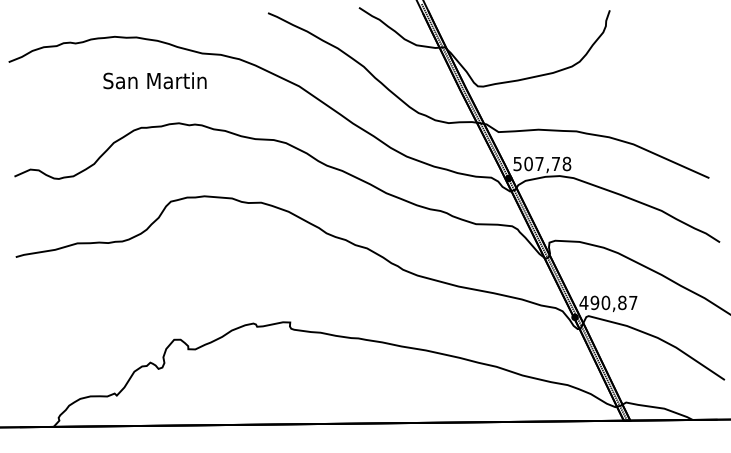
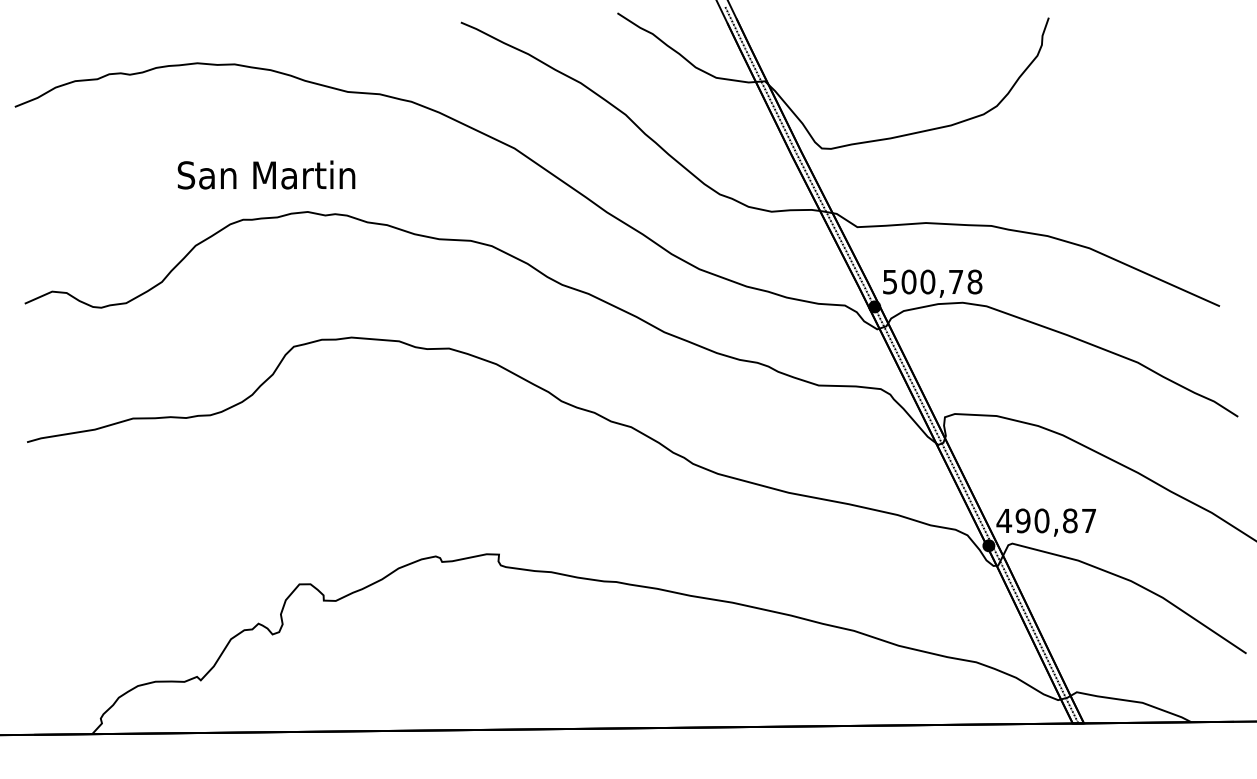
text: (154, 80) -> (265, 174), moved
text: (539, 163) -> (927, 281), 507,78 -> 500,78

